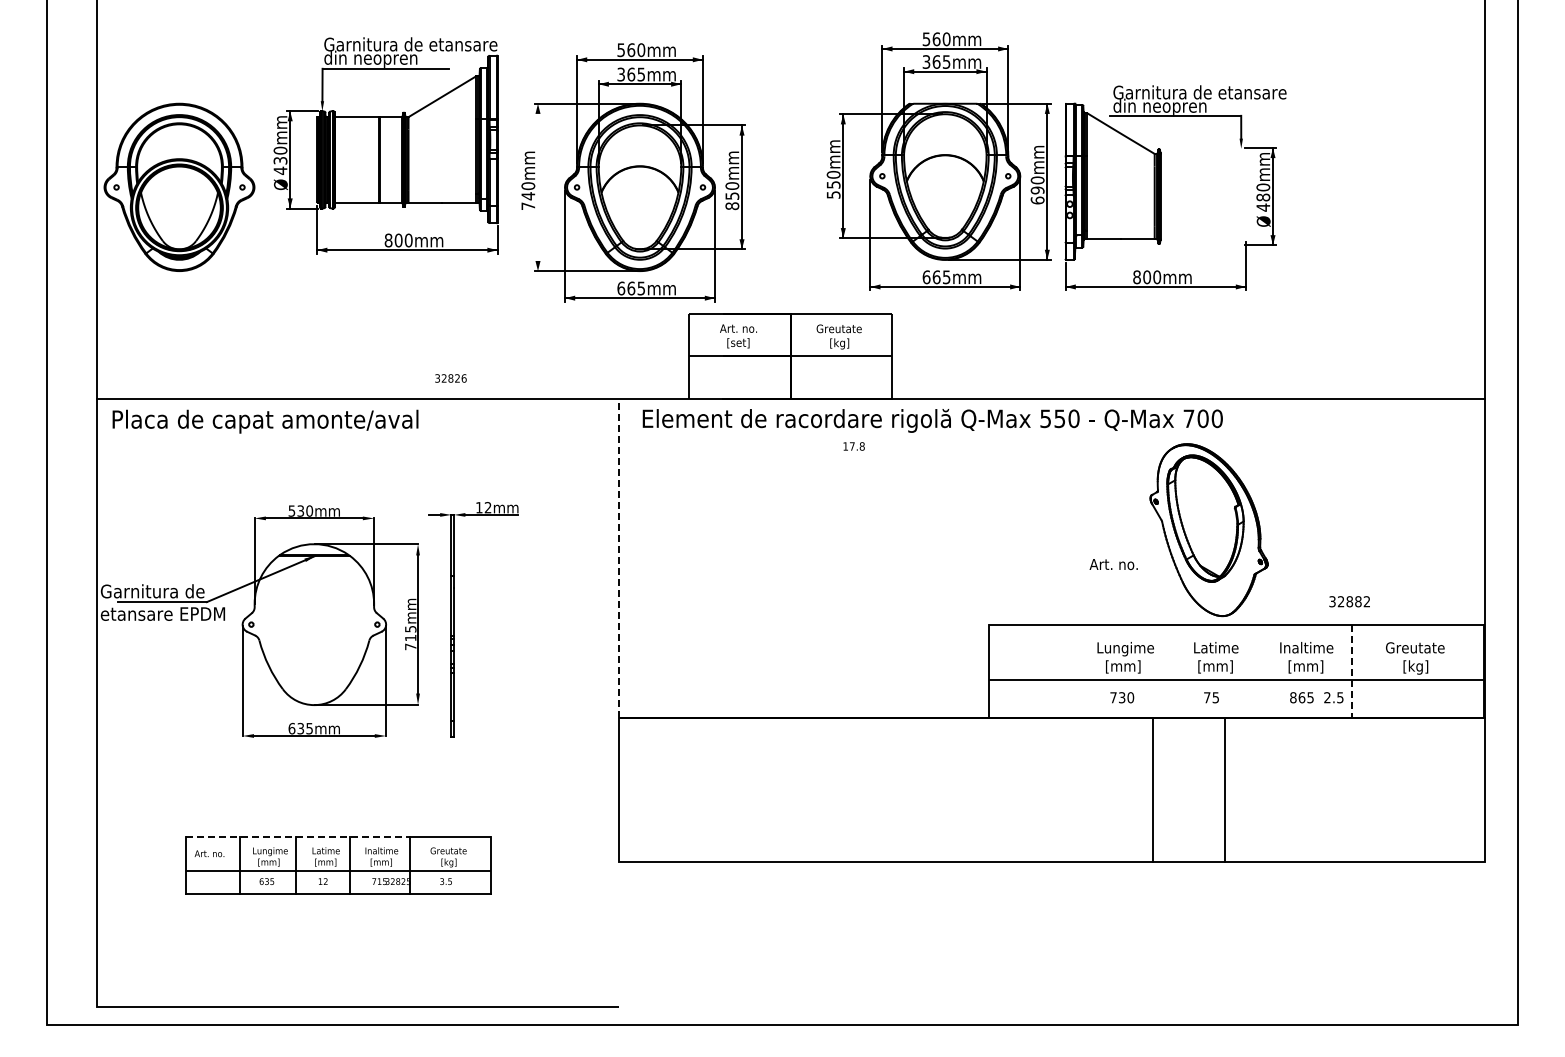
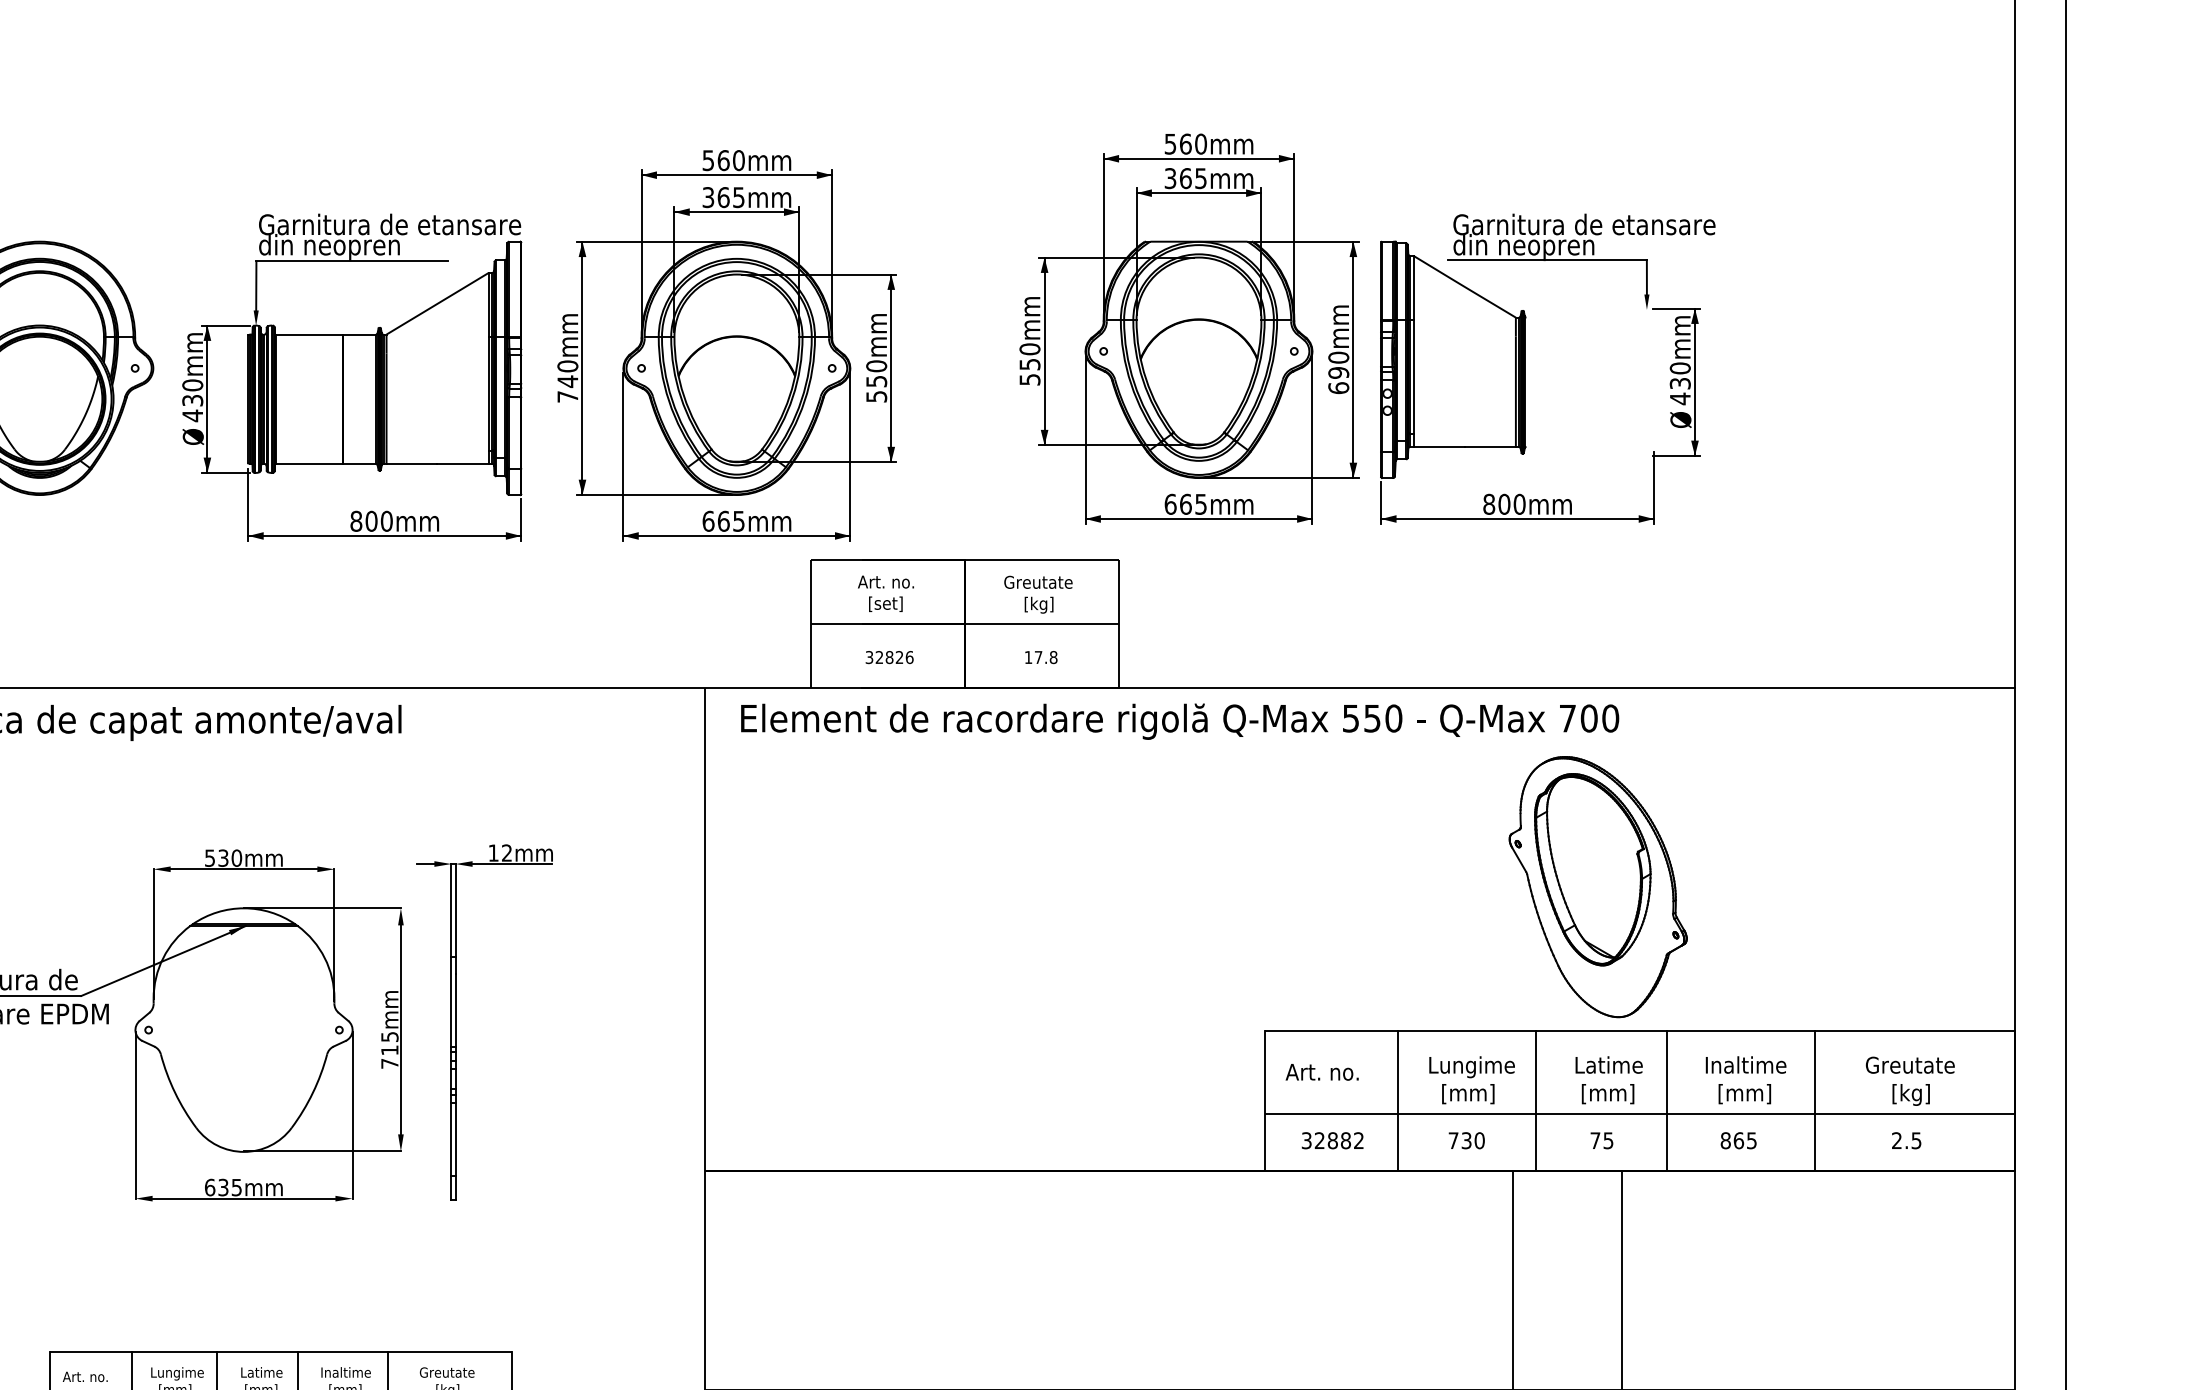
part: (385, 145) -> (351, 377), moved
line: (538, 187) -> (583, 368), added
text: (1263, 197) -> (1680, 383), 480mm -> 430mm
text: (732, 206) -> (876, 397), 850mm -> 550mm
text: (450, 378) -> (888, 657), moved
text: (853, 446) -> (1040, 657), moved
line: (618, 558) -> (704, 929), dashed -> solid
text: (1113, 564) -> (1321, 1072), moved
text: (1349, 601) -> (1332, 1140), moved
line: (1076, 671) -> (1397, 1101), added
line: (1167, 671) -> (1535, 1101), added
line: (1254, 671) -> (1666, 1101), added
line: (1352, 672) -> (1815, 1102), dashed -> solid
text: (1333, 697) -> (1906, 1140), moved
line: (297, 837) -> (218, 1352), dashed -> solid

